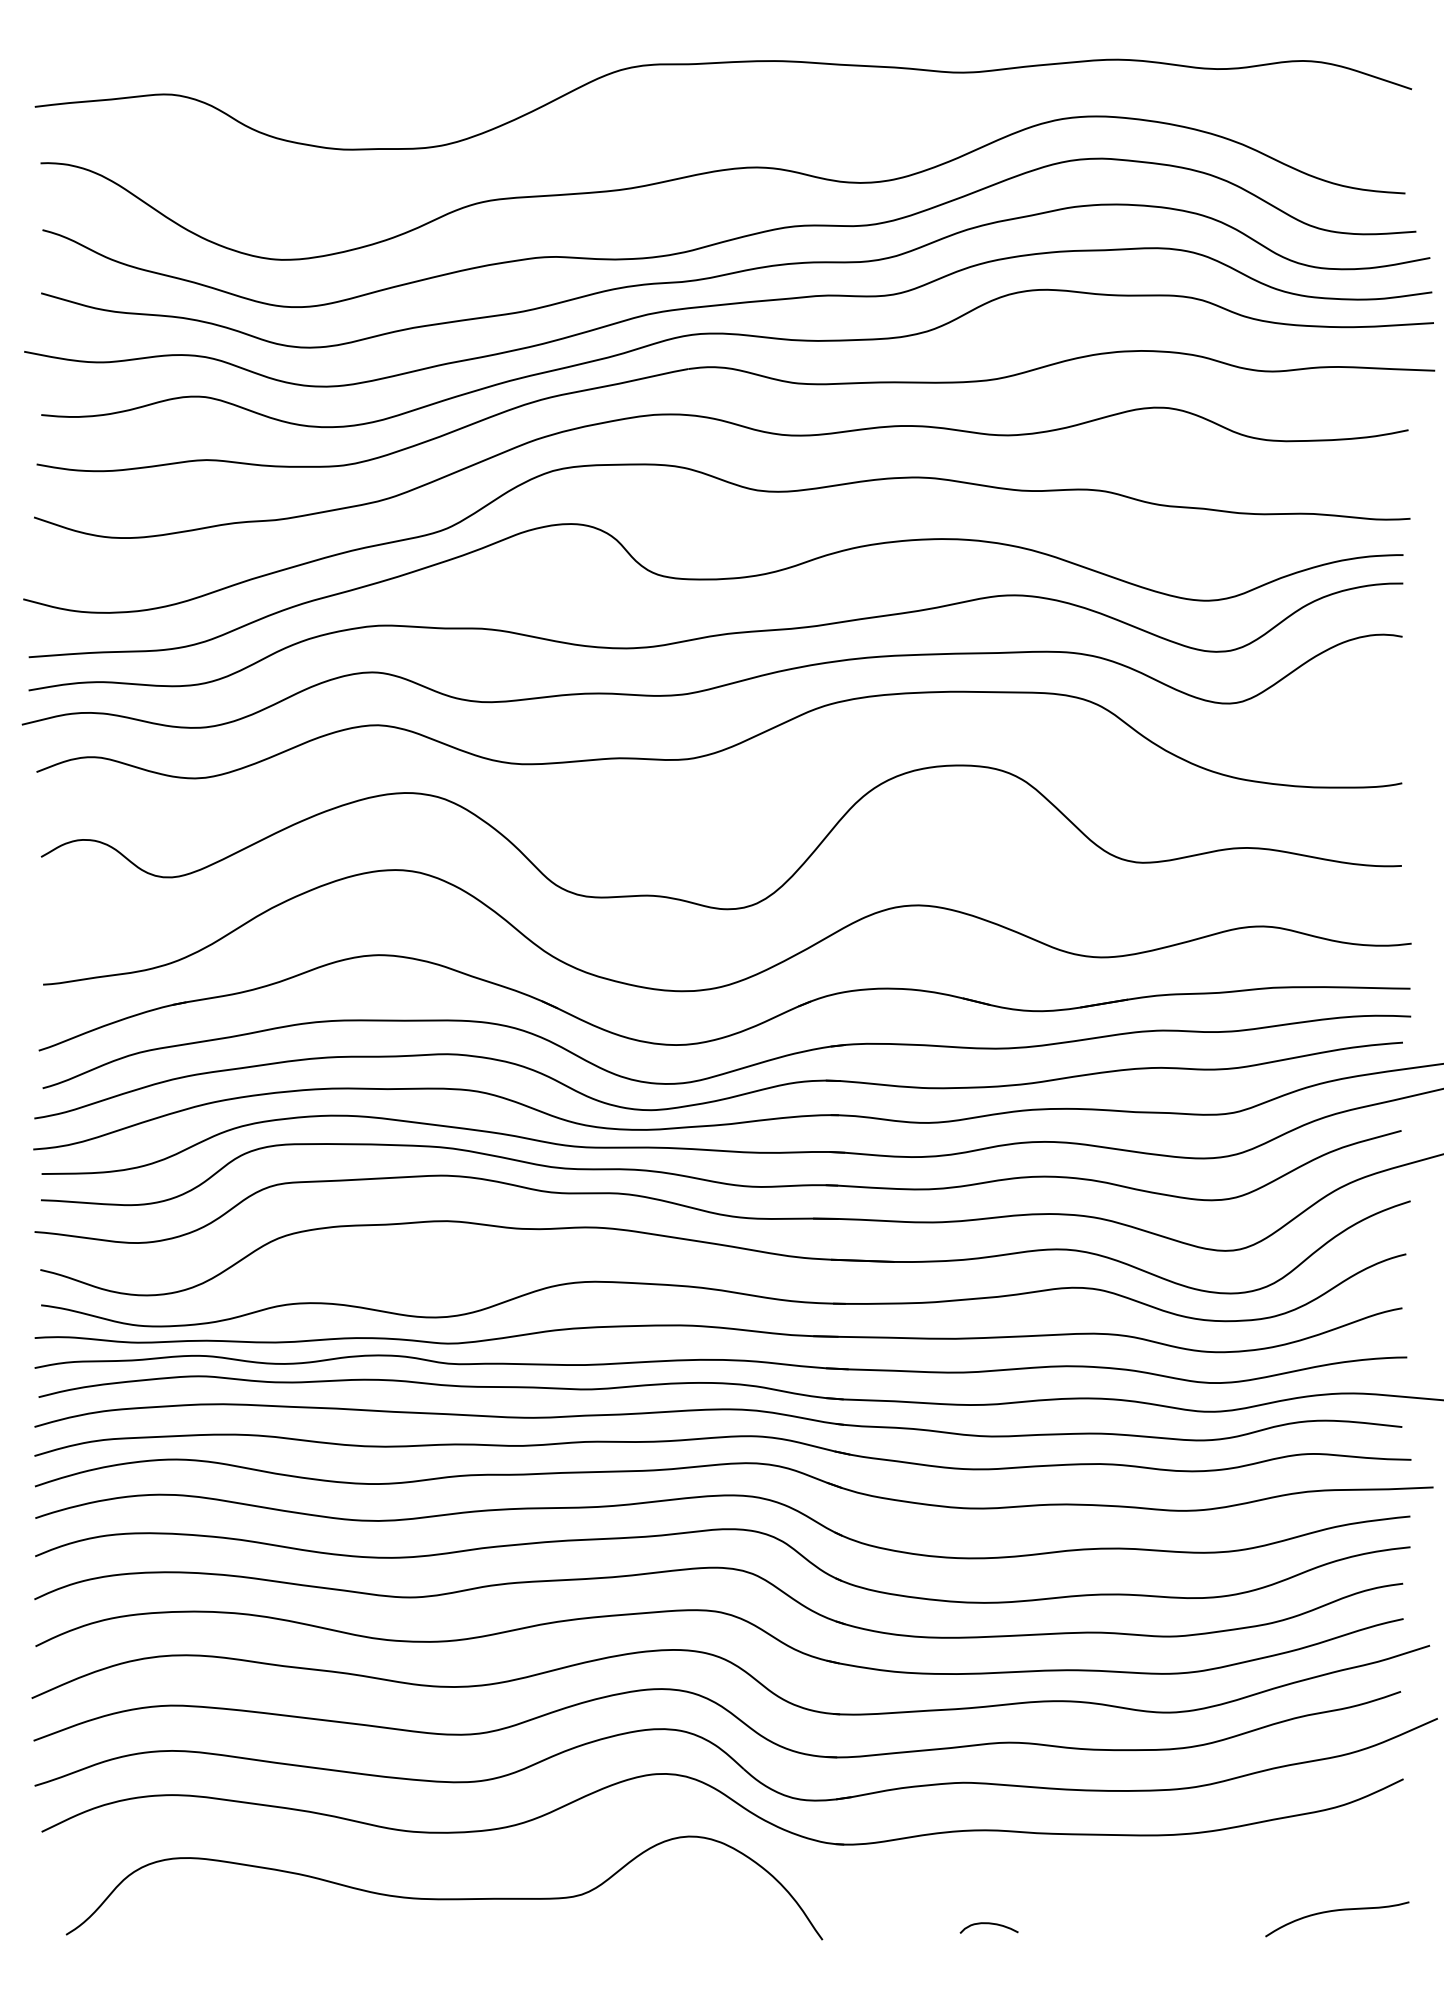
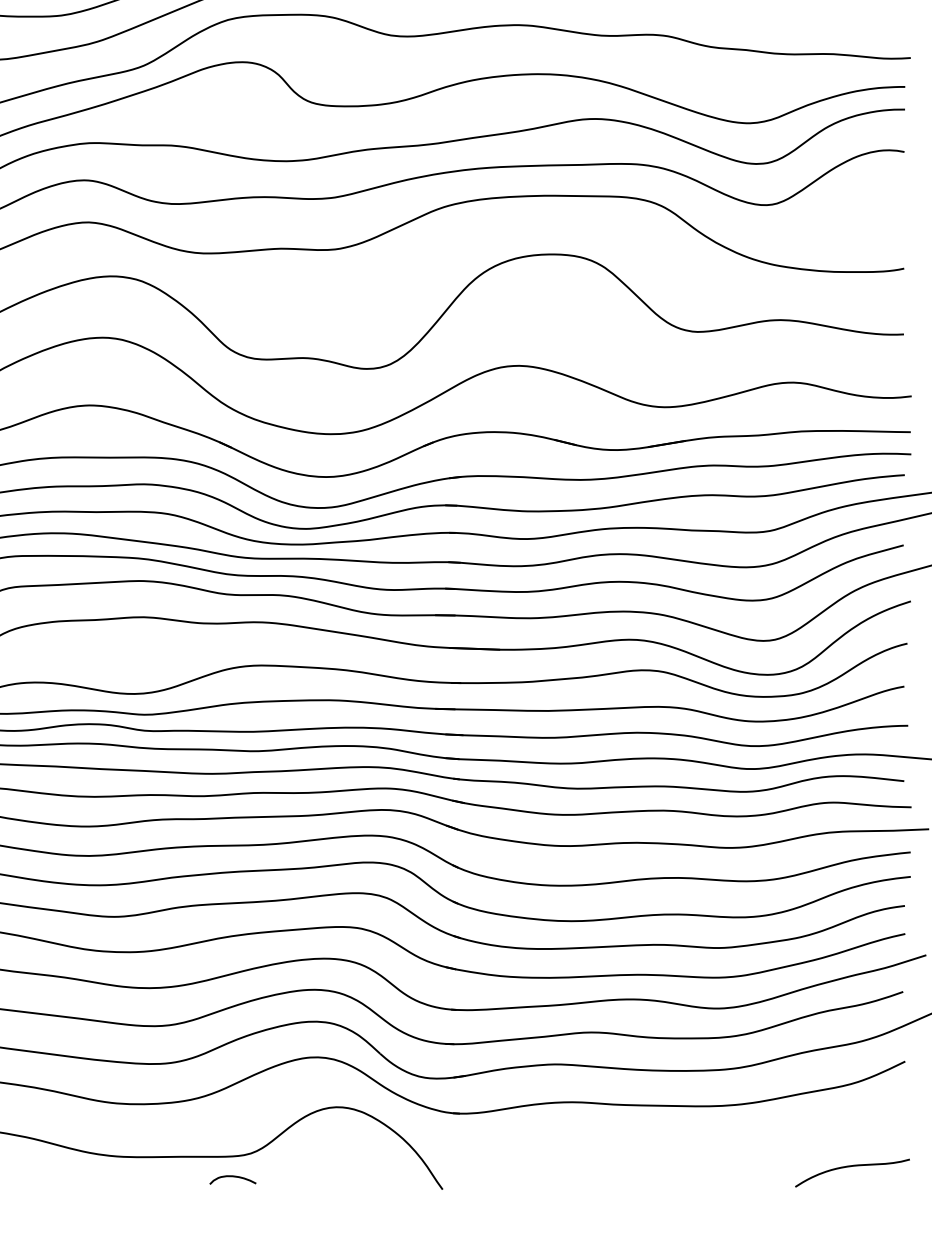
curve: (988, 1924) -> (232, 1177), moved

